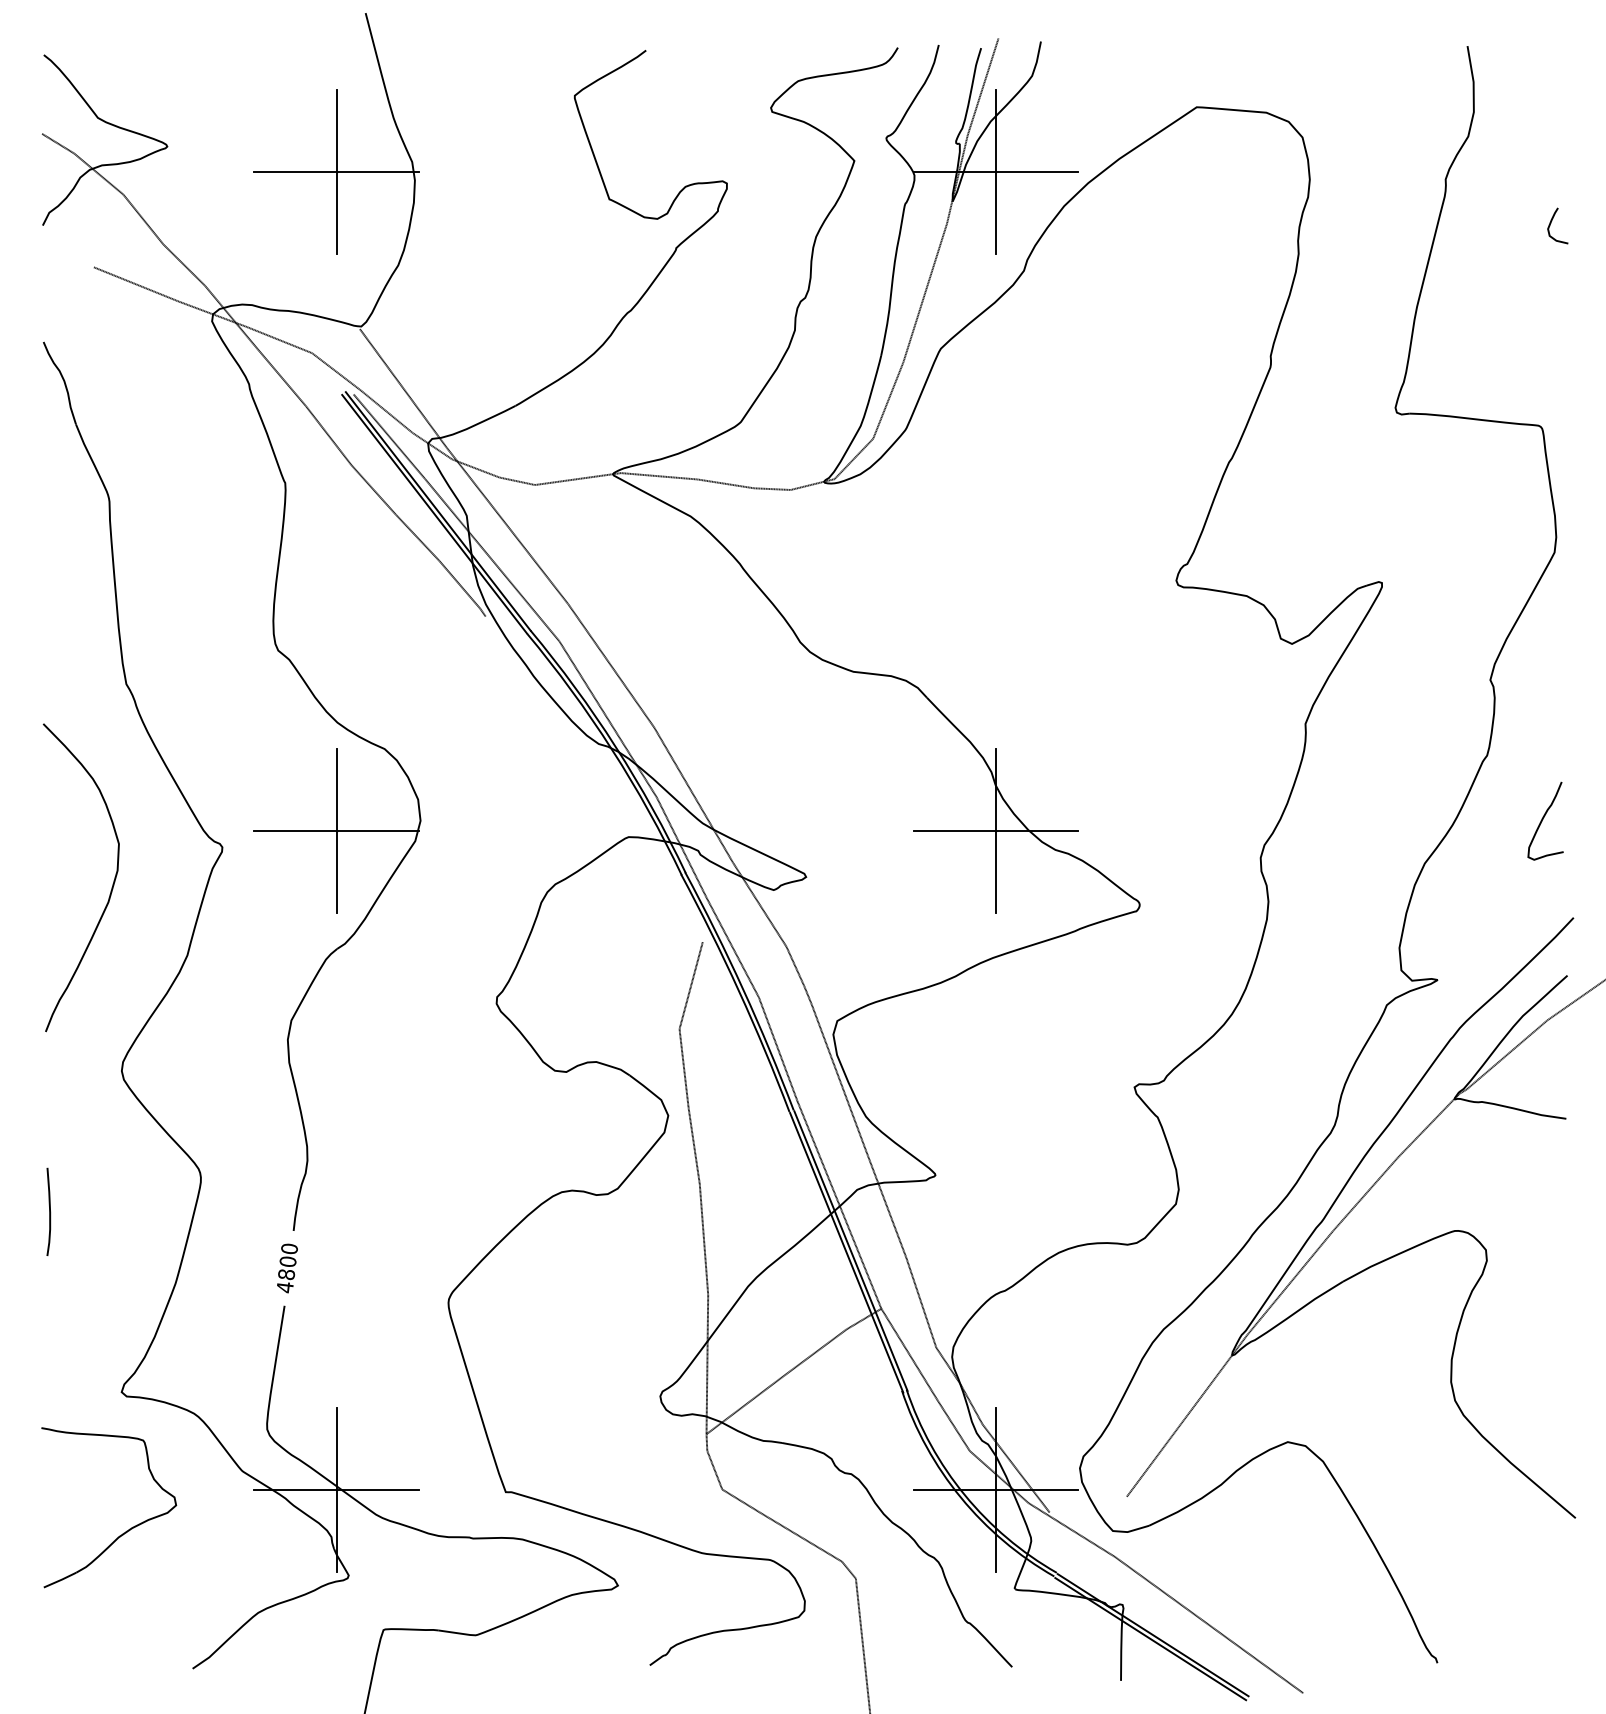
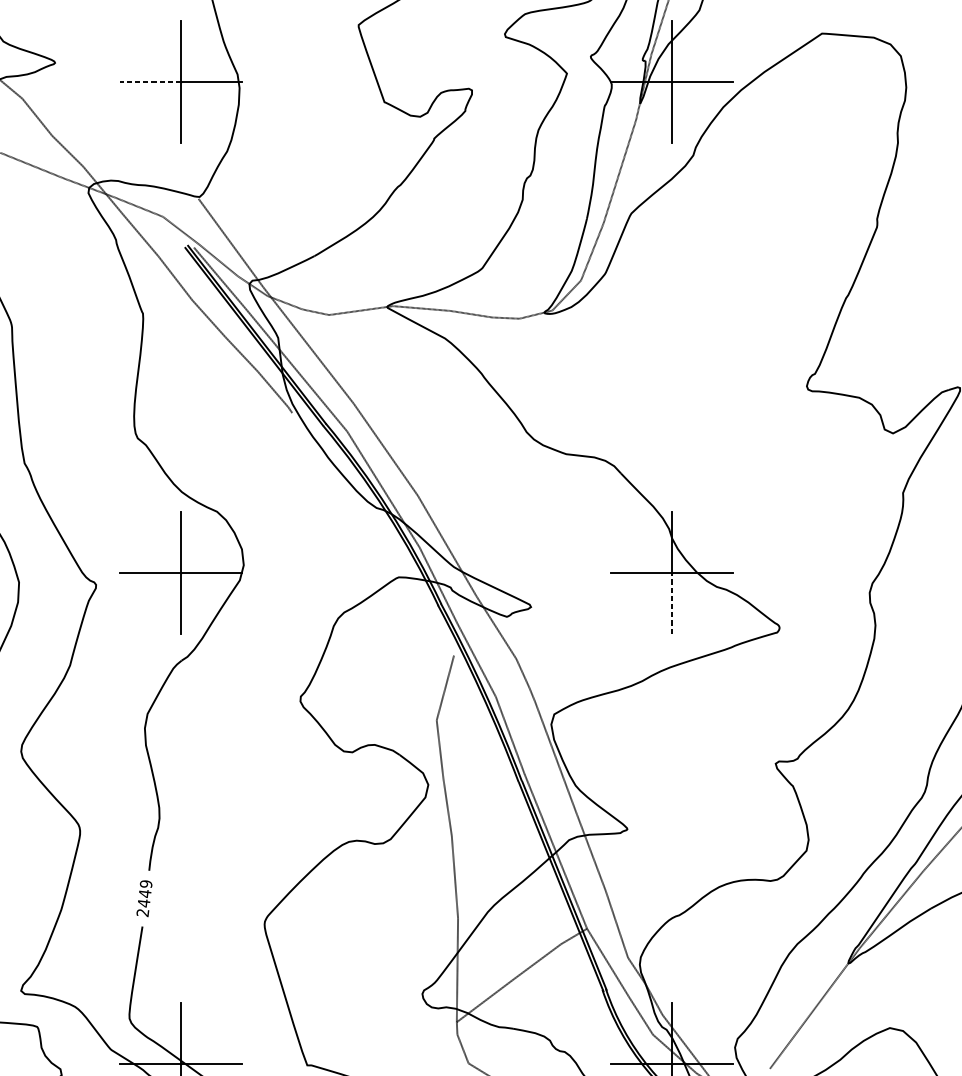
line: (294, 171) -> (149, 81), solid -> dashed
line: (995, 871) -> (672, 602), solid -> dashed
text: (286, 1268) -> (143, 898), 4800 -> 2449

